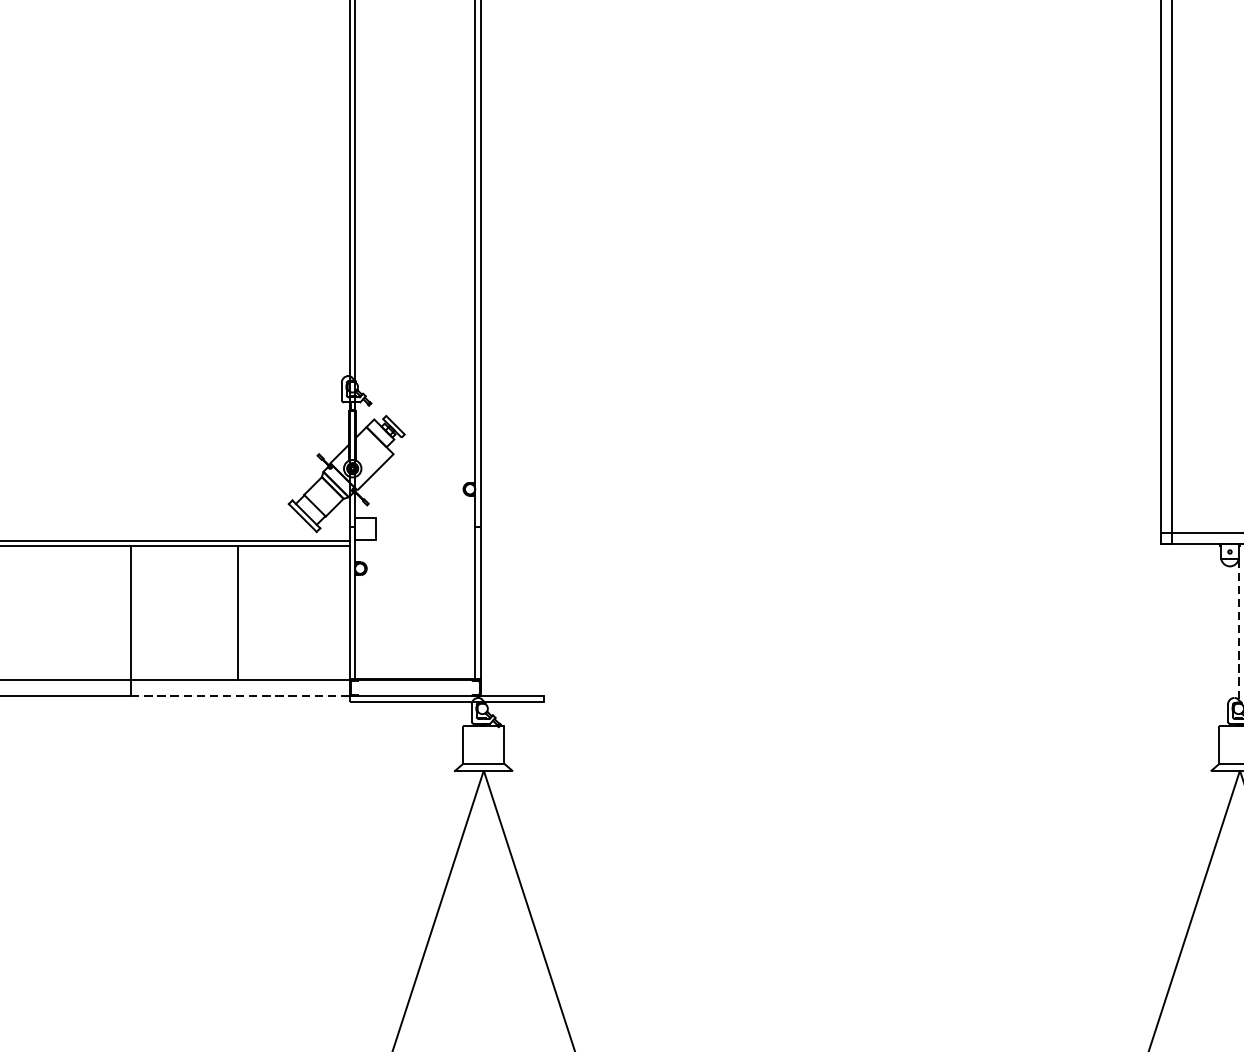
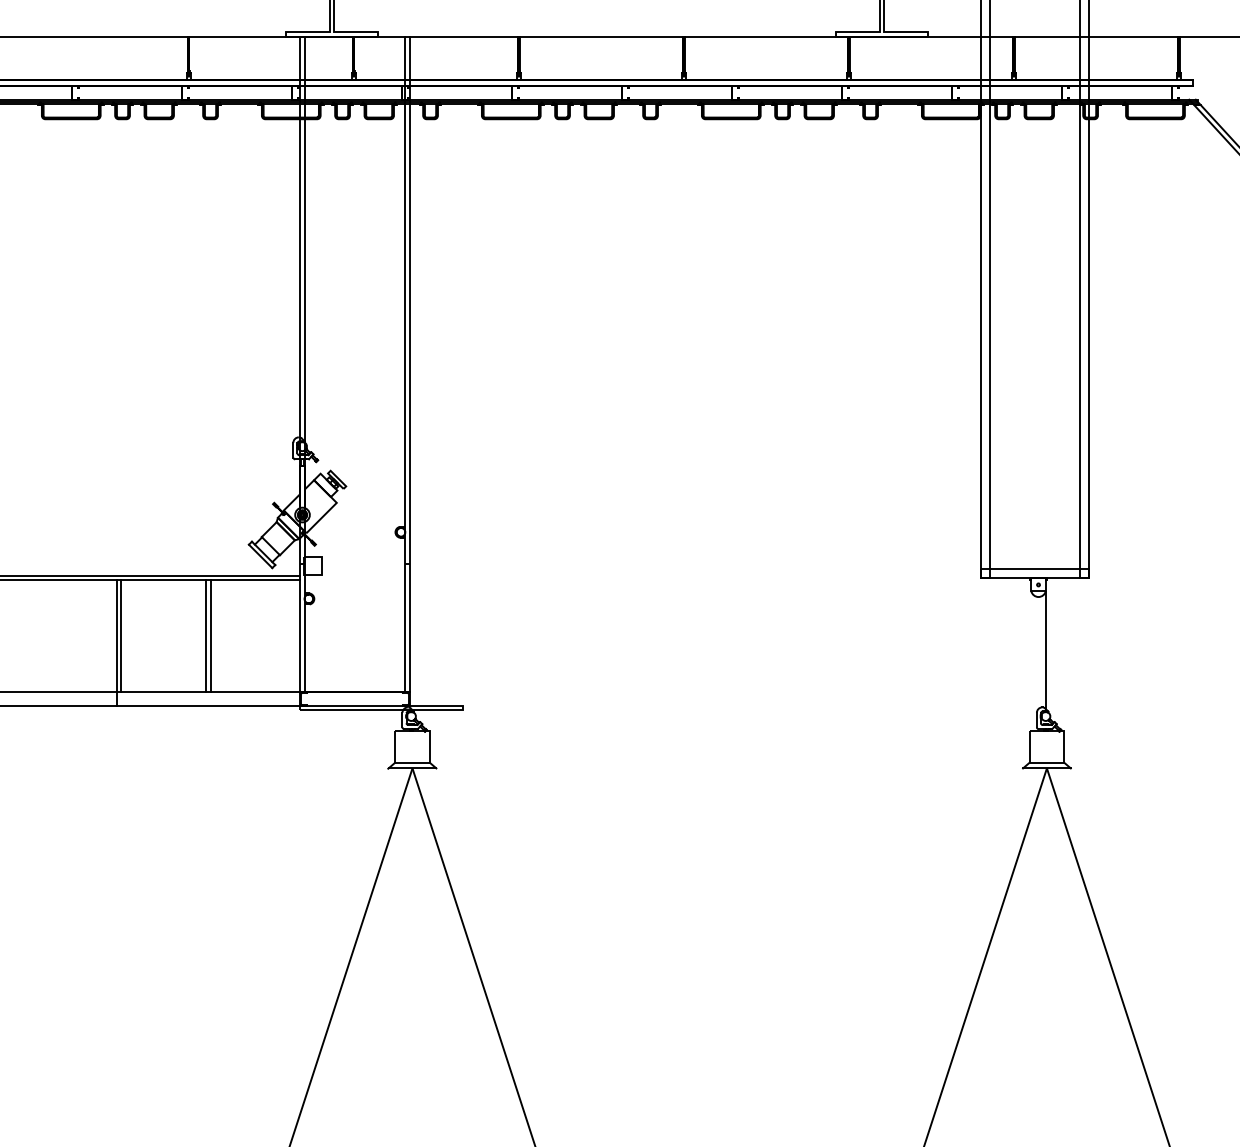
line: (136, 613) -> (121, 636), added
line: (243, 613) -> (210, 636), added
line: (1238, 632) -> (1045, 652), dashed -> solid
line: (240, 695) -> (208, 705), dashed -> solid

